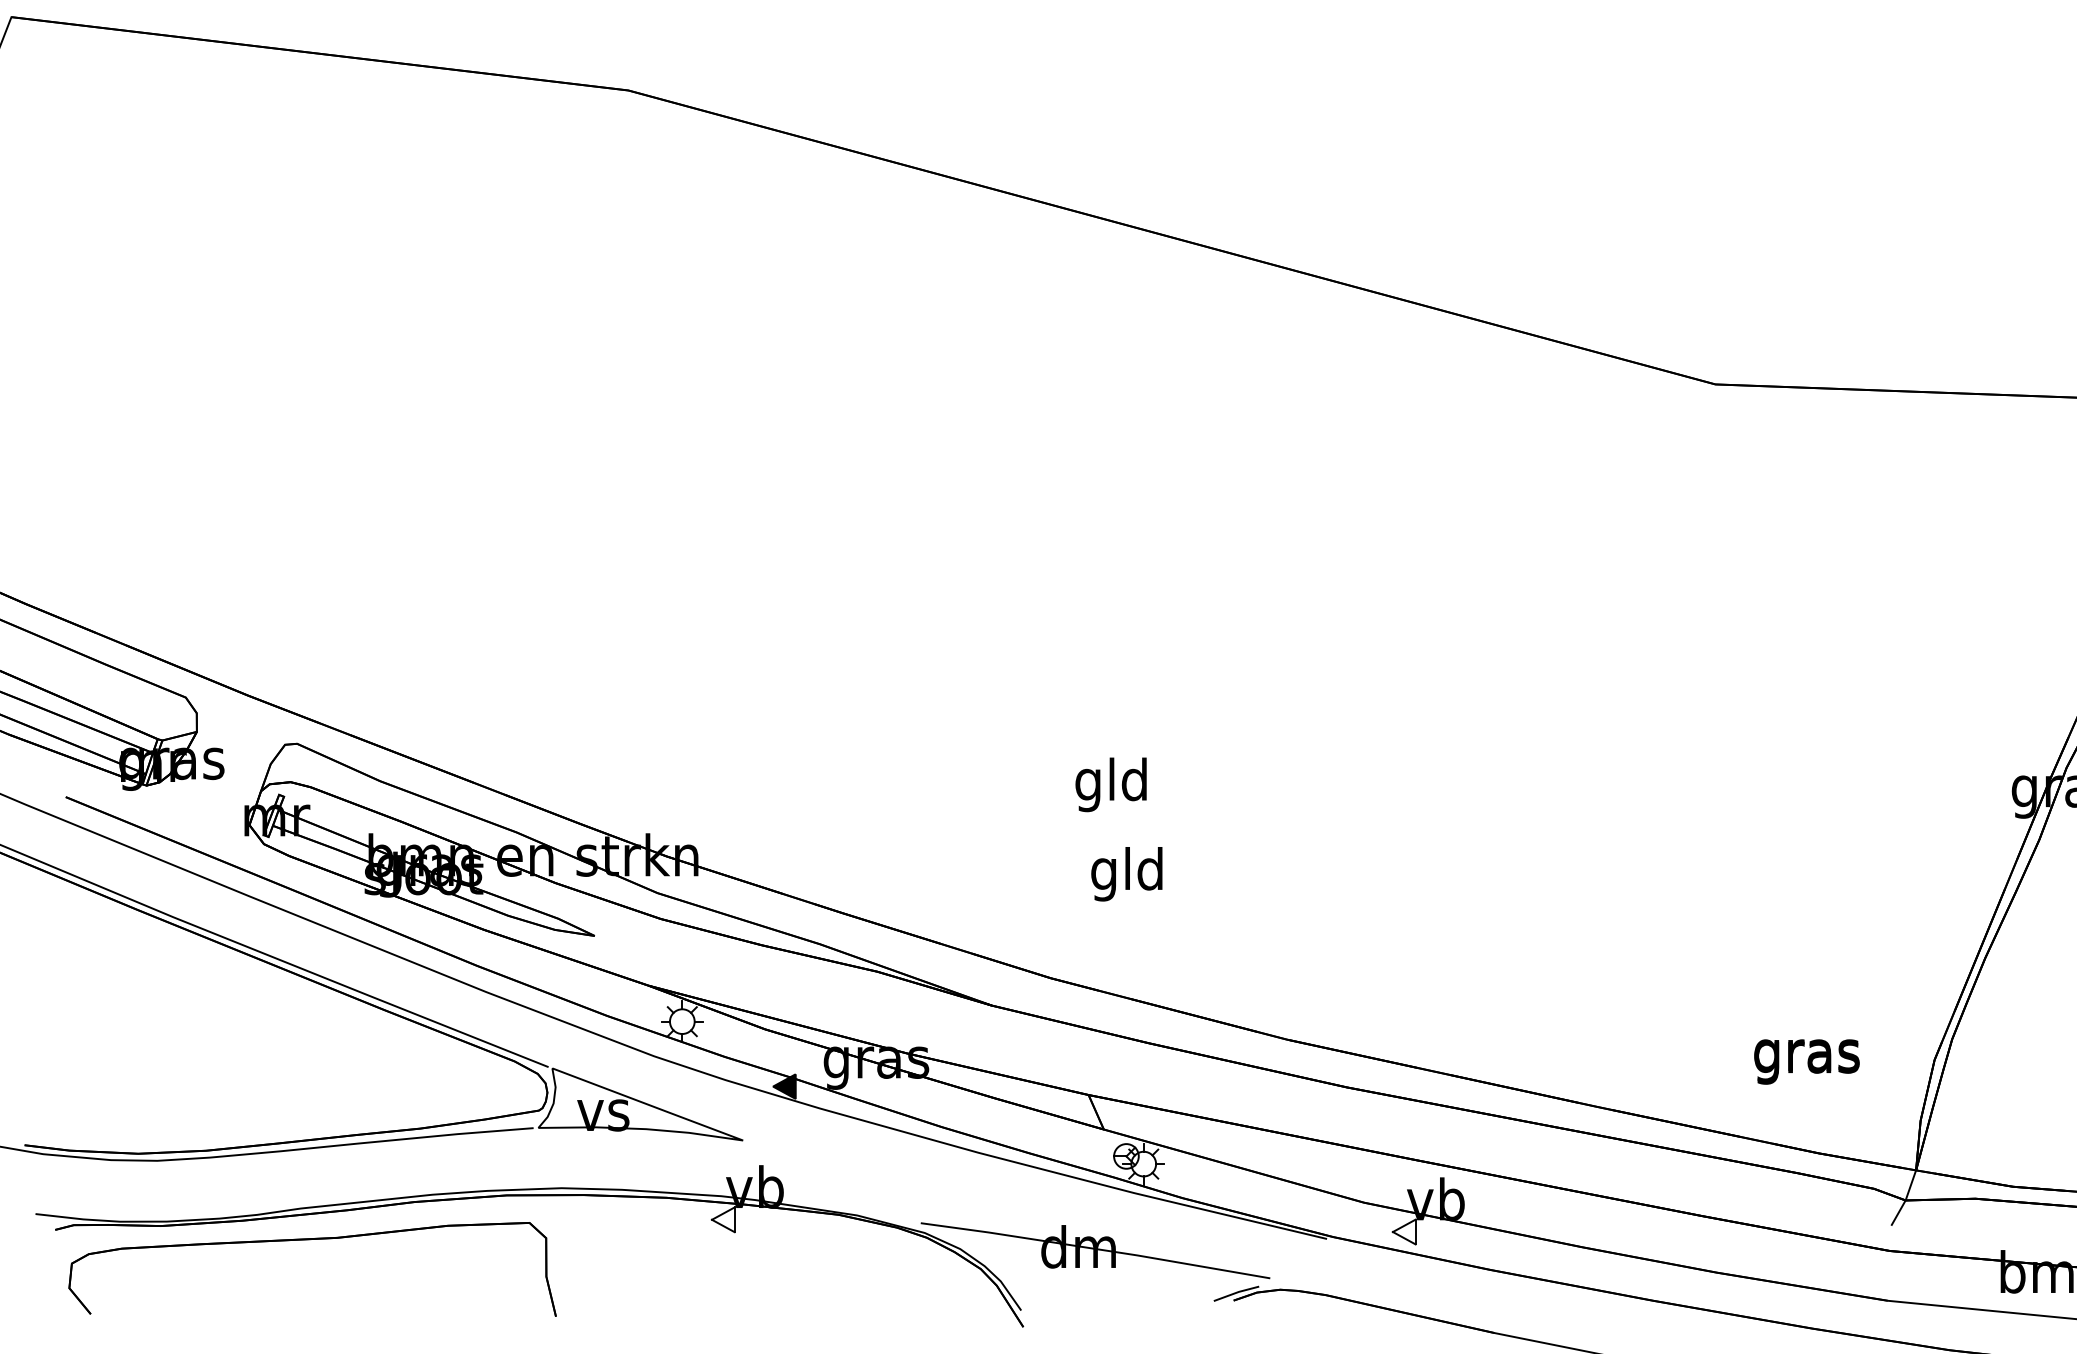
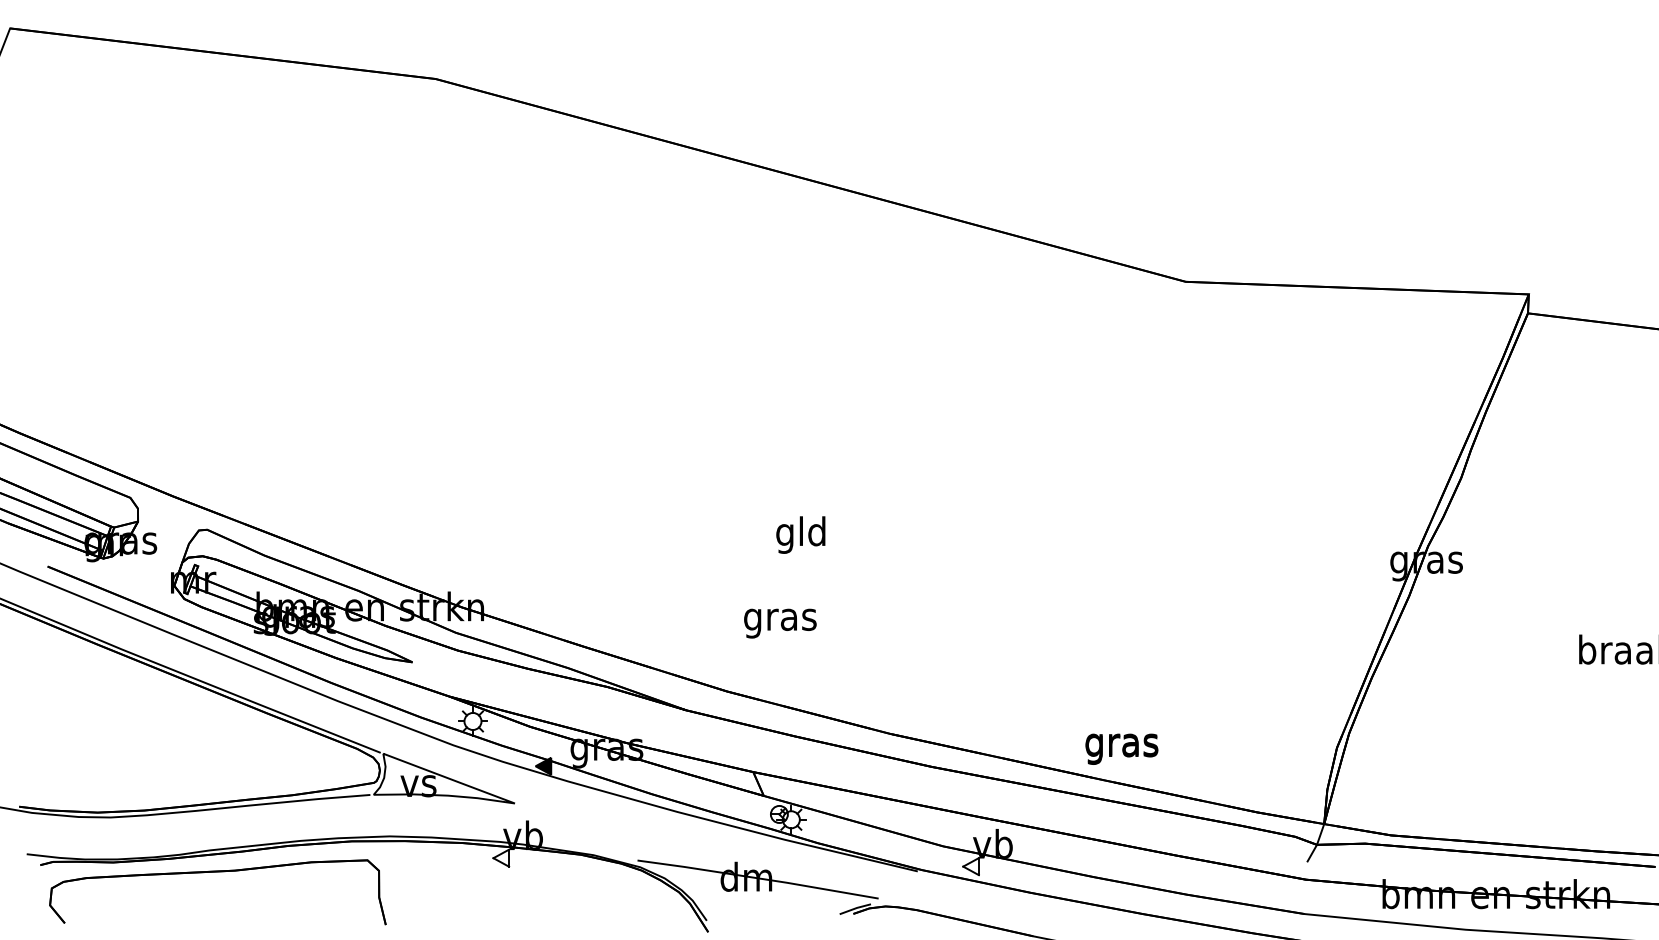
text: (1110, 783) -> (800, 534), moved
text: (1128, 873) -> (780, 619), gld -> gras
text: (1806, 1060) -> (1121, 748), moved

